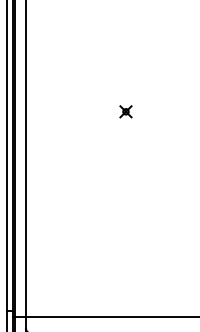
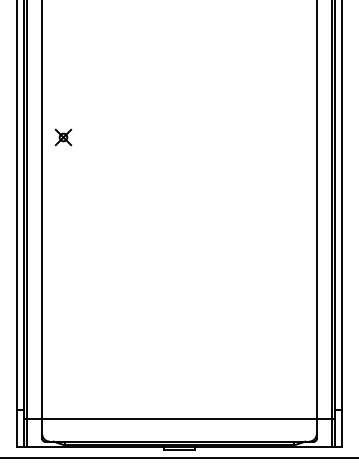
part: (125, 111) -> (63, 137), moved

